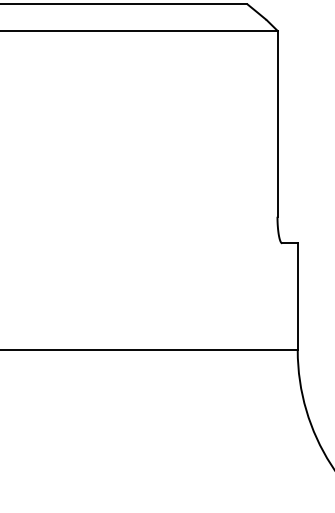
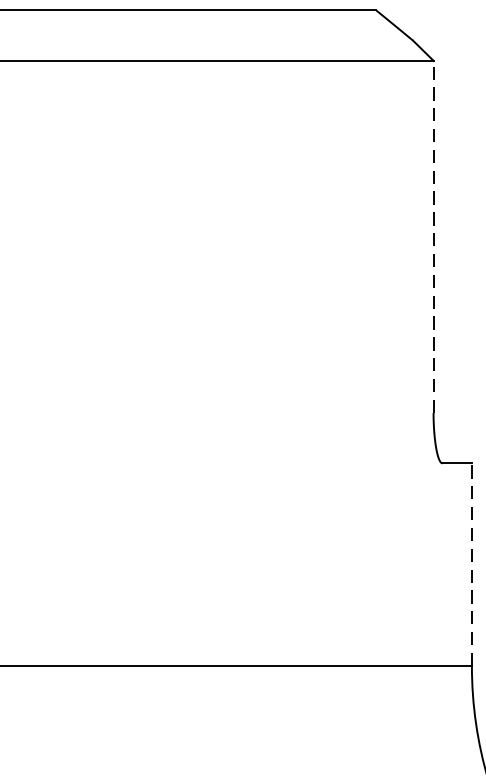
line: (277, 123) -> (433, 236), solid -> dashed
line: (297, 296) -> (471, 564), solid -> dashed

